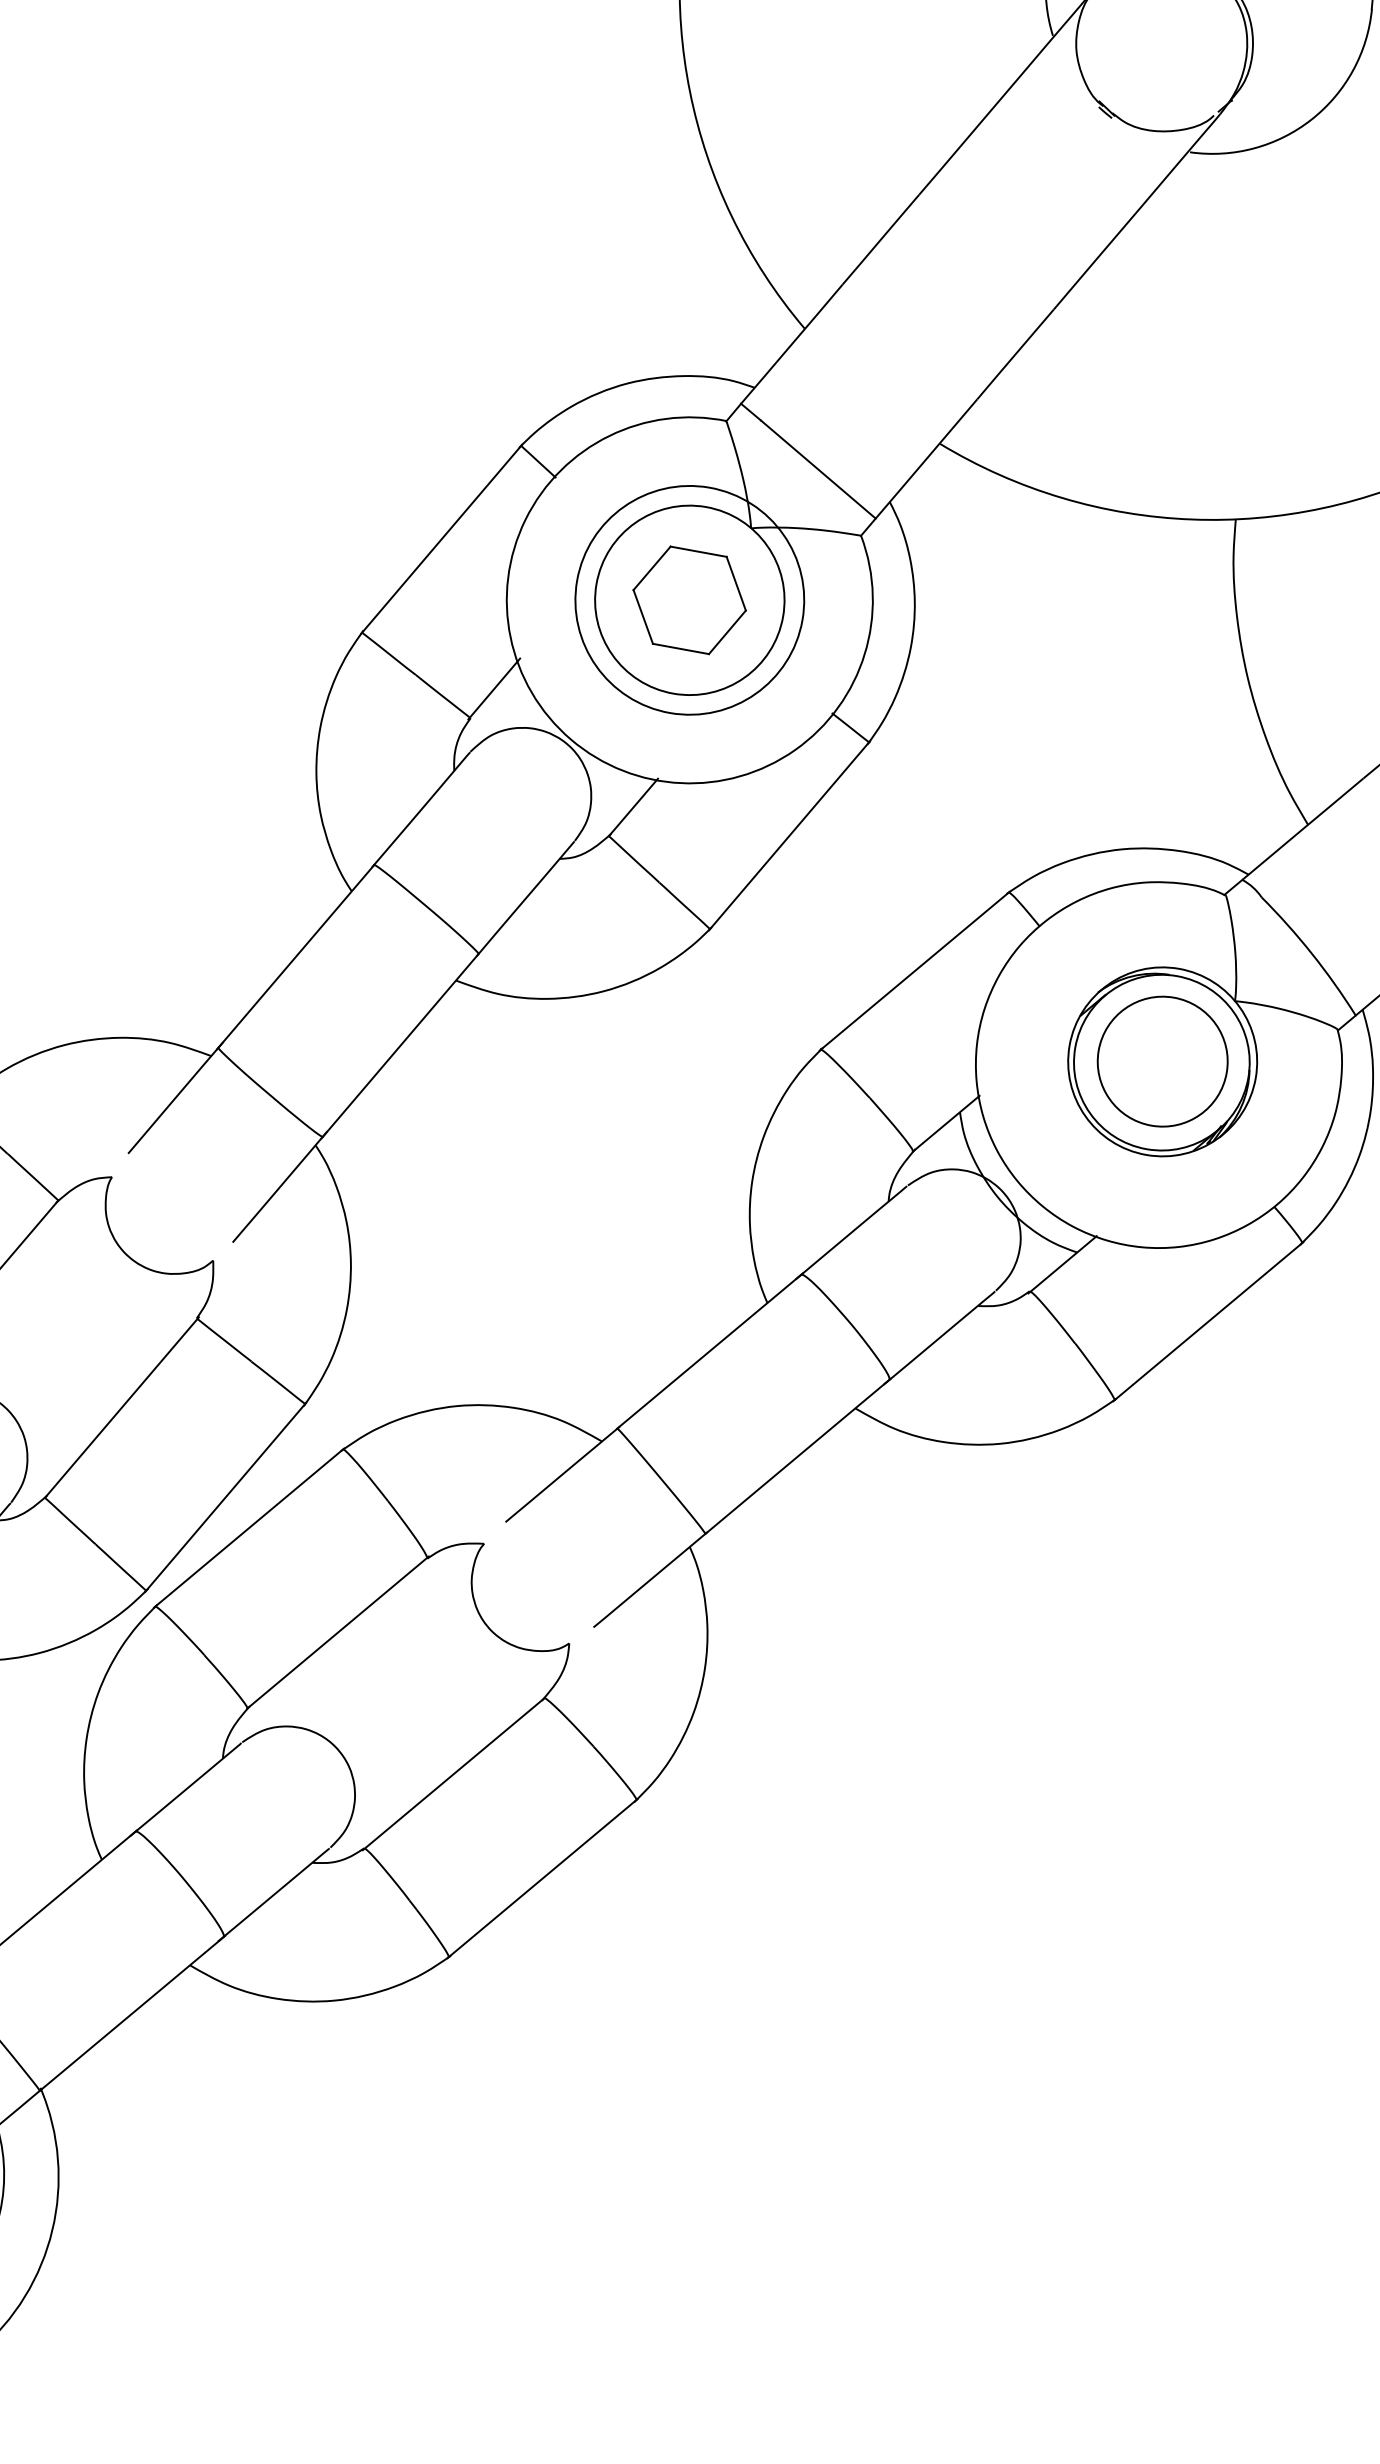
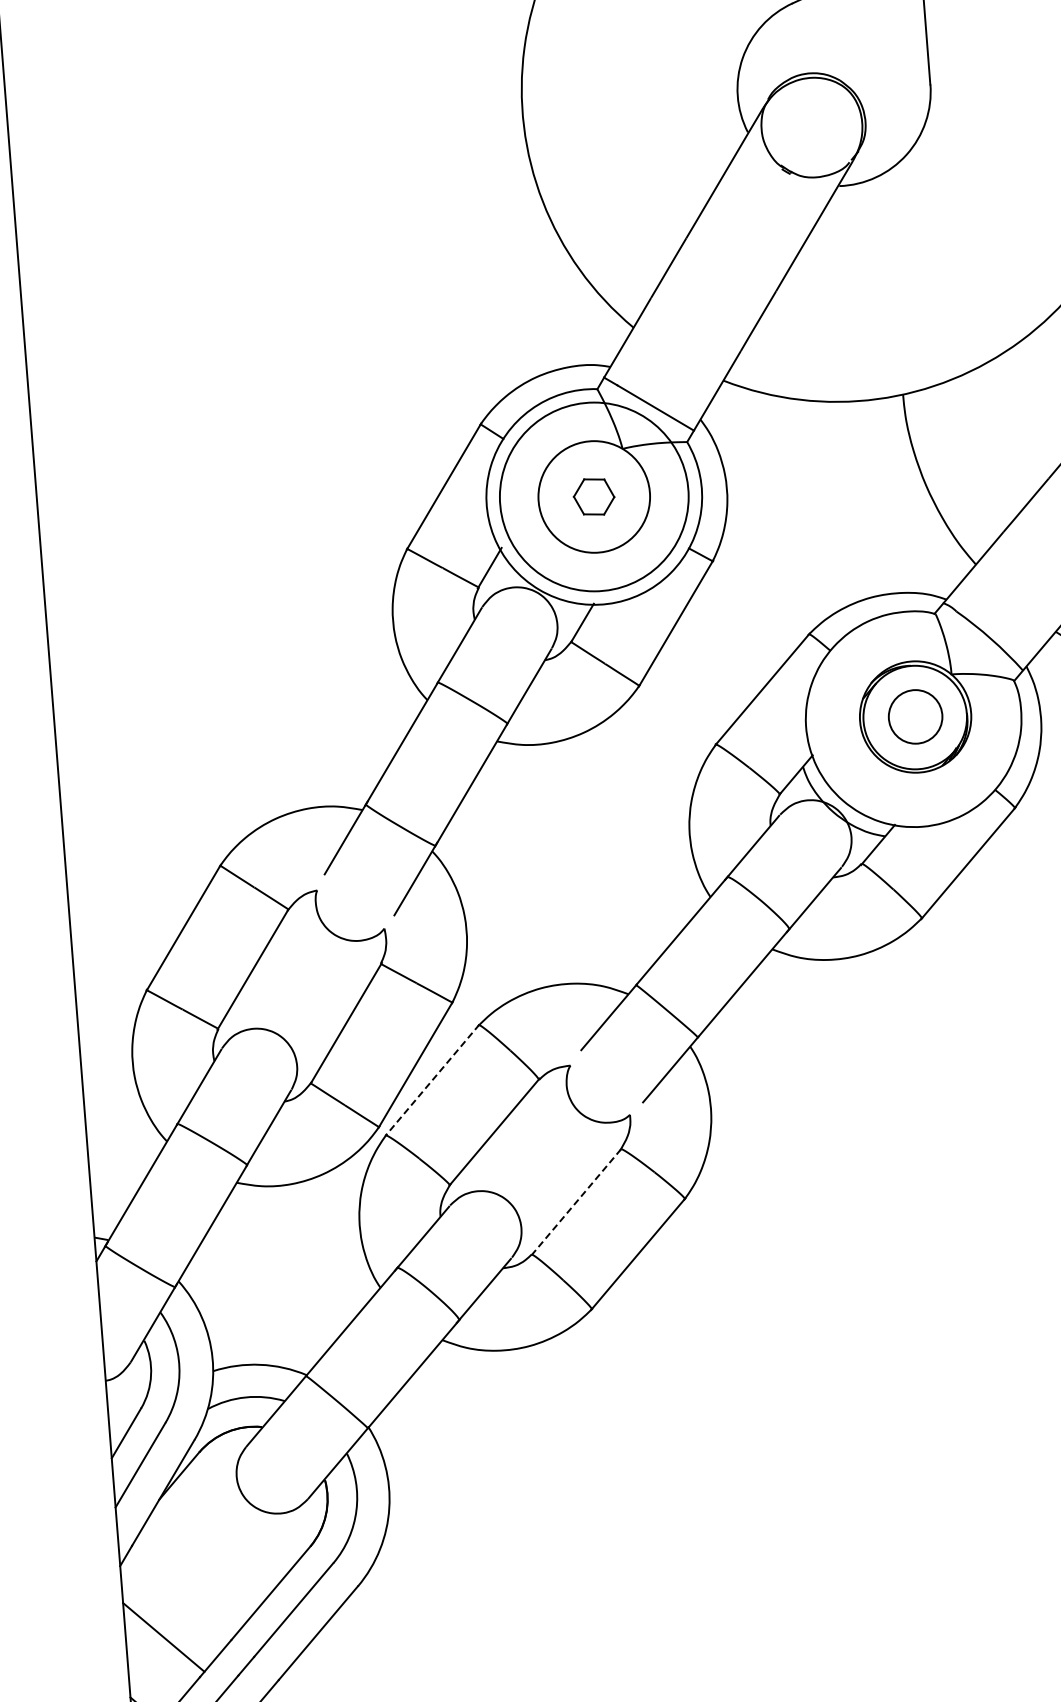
circle: (688, 599) -> (593, 496), size x1.4
part: (688, 599) -> (593, 496), size x0.6
circle: (1162, 1060) -> (915, 716), size x0.7
line: (249, 1528) -> (432, 1080), solid -> dashed
line: (454, 1774) -> (576, 1202), solid -> dashed

